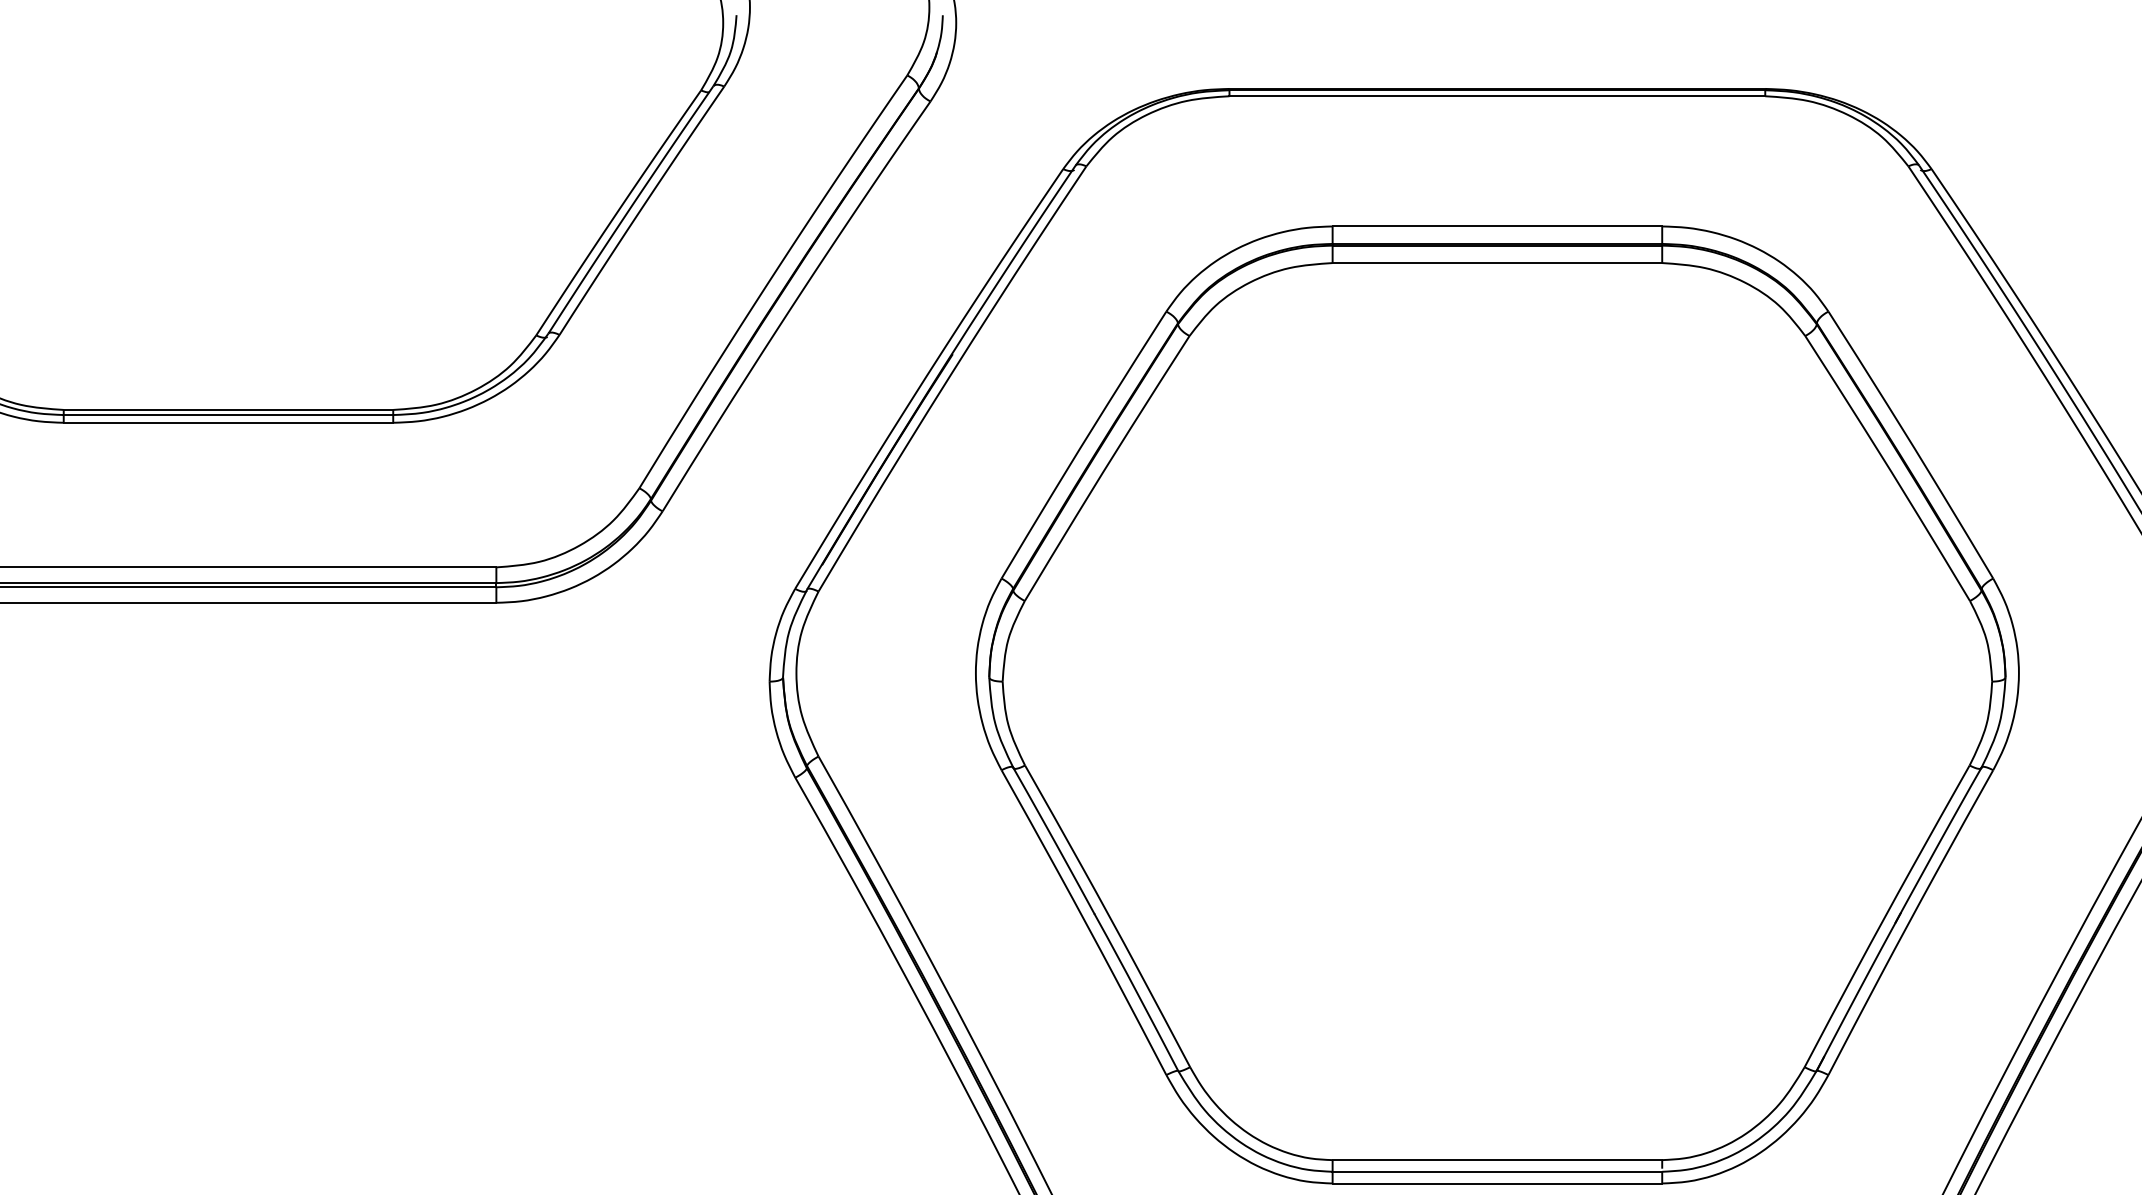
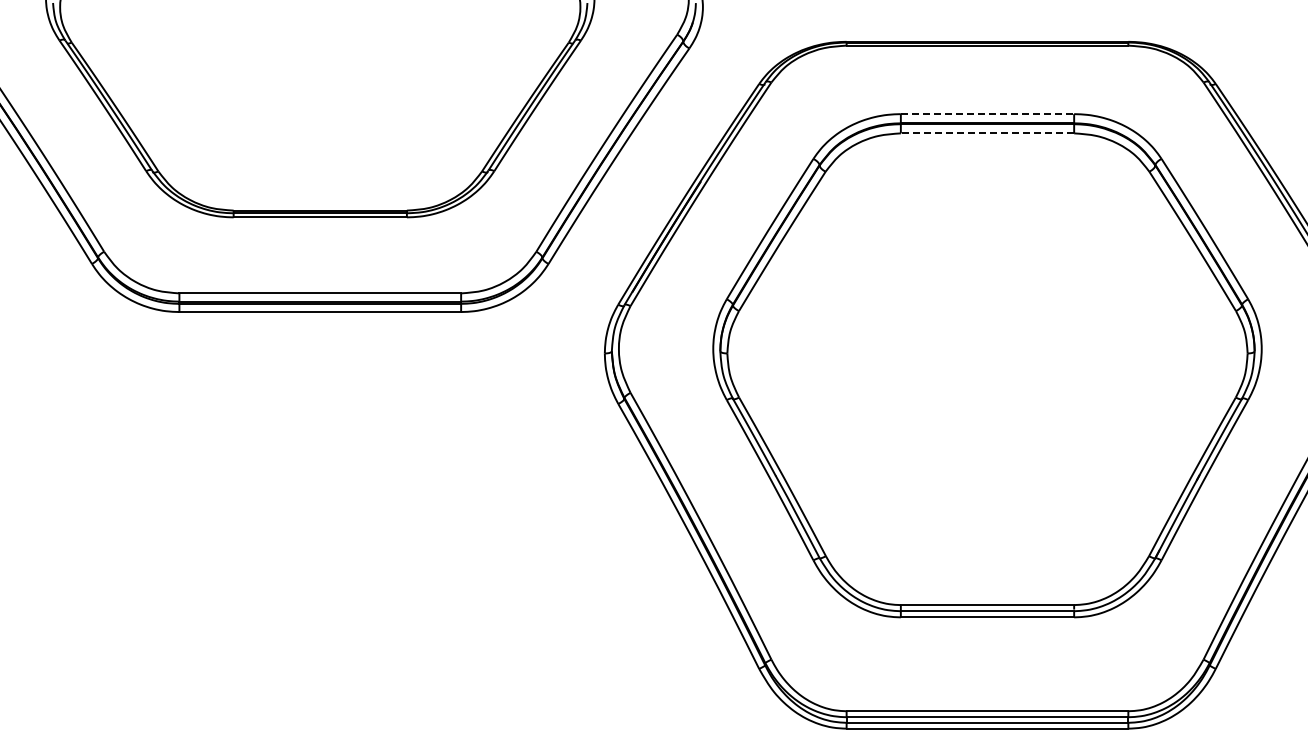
line: (1497, 227) -> (987, 114), solid -> dashed
line: (1497, 263) -> (987, 133), solid -> dashed

